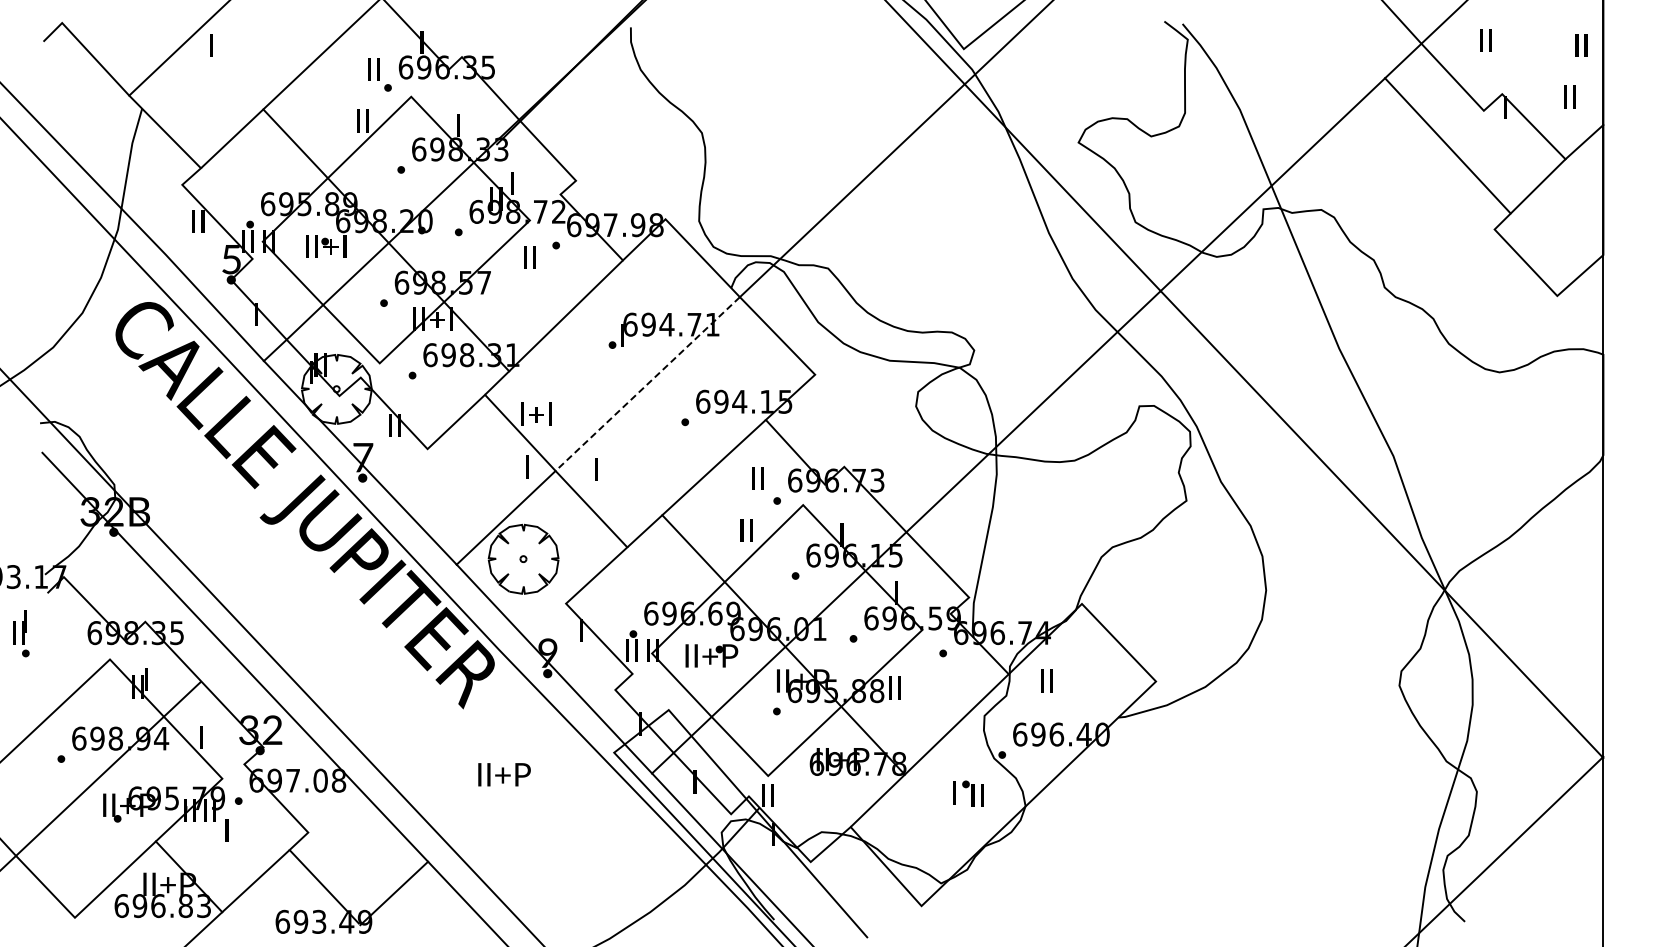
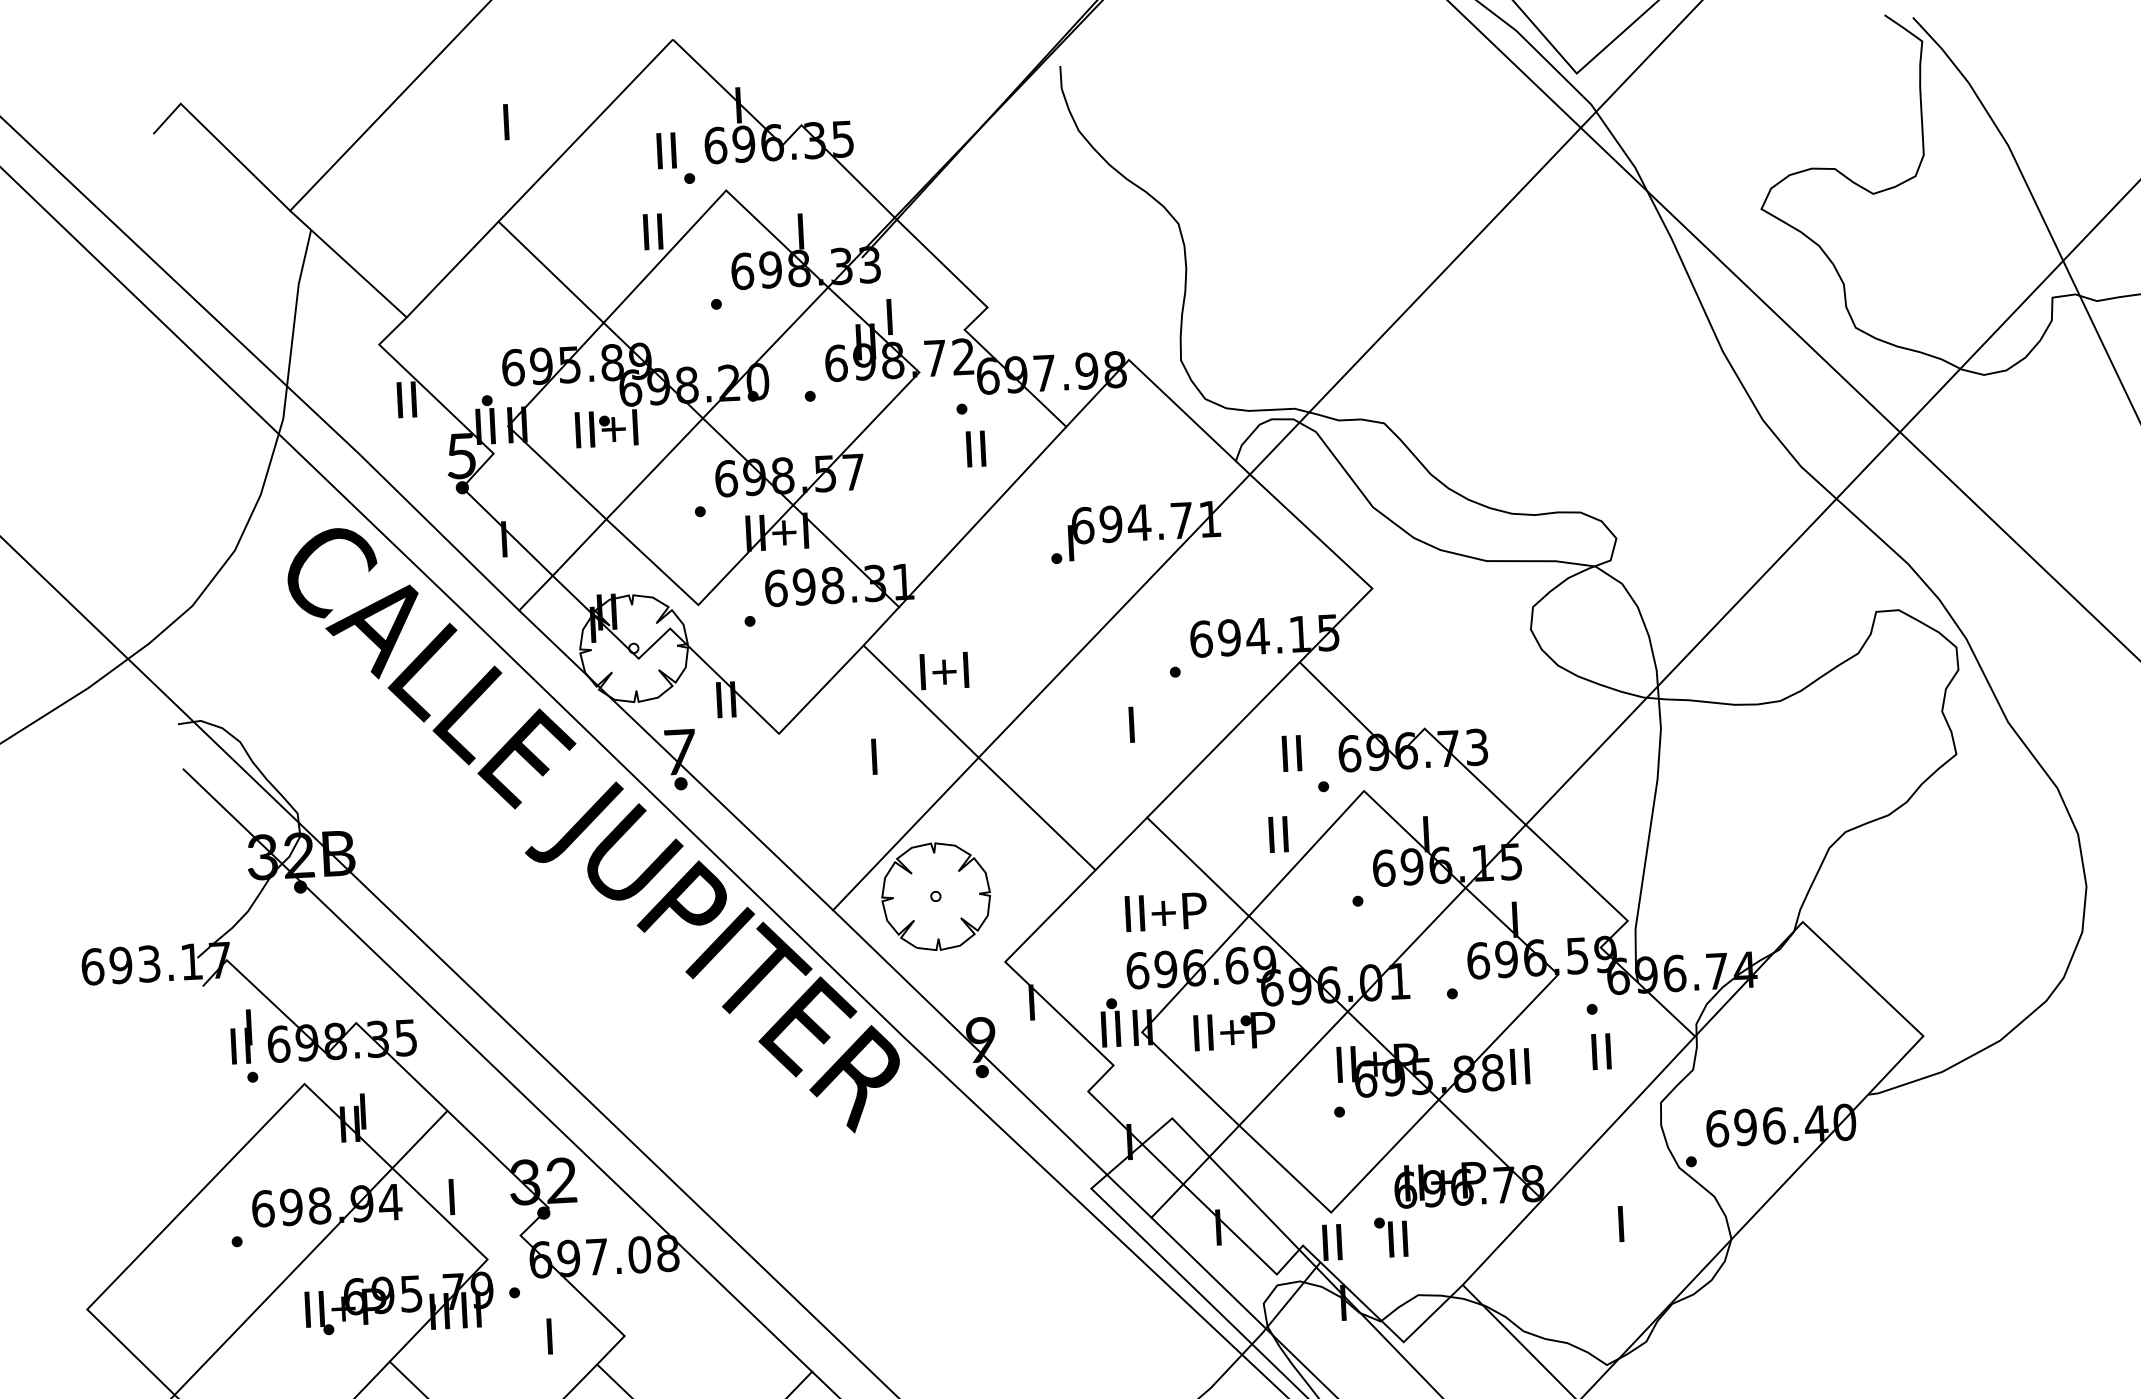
text: (211, 45) -> (506, 122), moved
text: (529, 257) -> (975, 448), moved
line: (647, 384) -> (1113, 616), dashed -> solid
text: (527, 466) -> (874, 755), moved
text: (596, 469) -> (1131, 724), moved
part: (21, 633) -> (244, 1046), moved
text: (1046, 680) -> (1600, 1050), moved
text: (504, 774) -> (1166, 911), moved
part: (972, 793) -> (1390, 1236), moved
text: (226, 830) -> (549, 1336), moved

